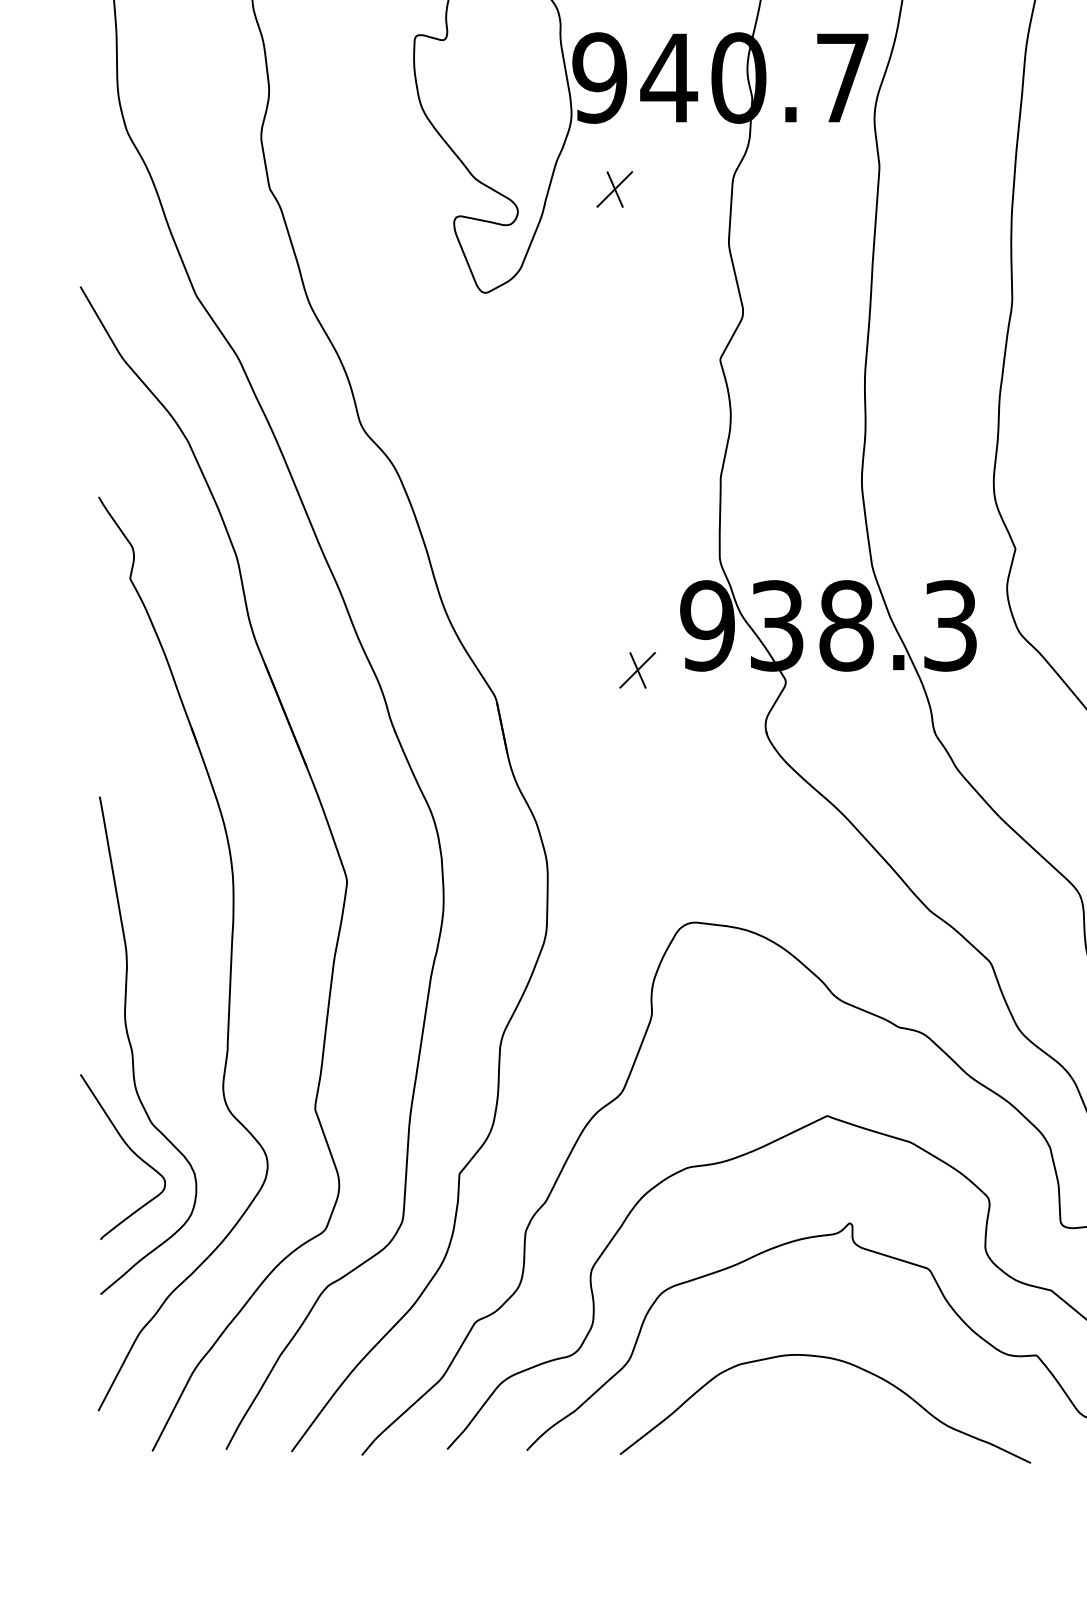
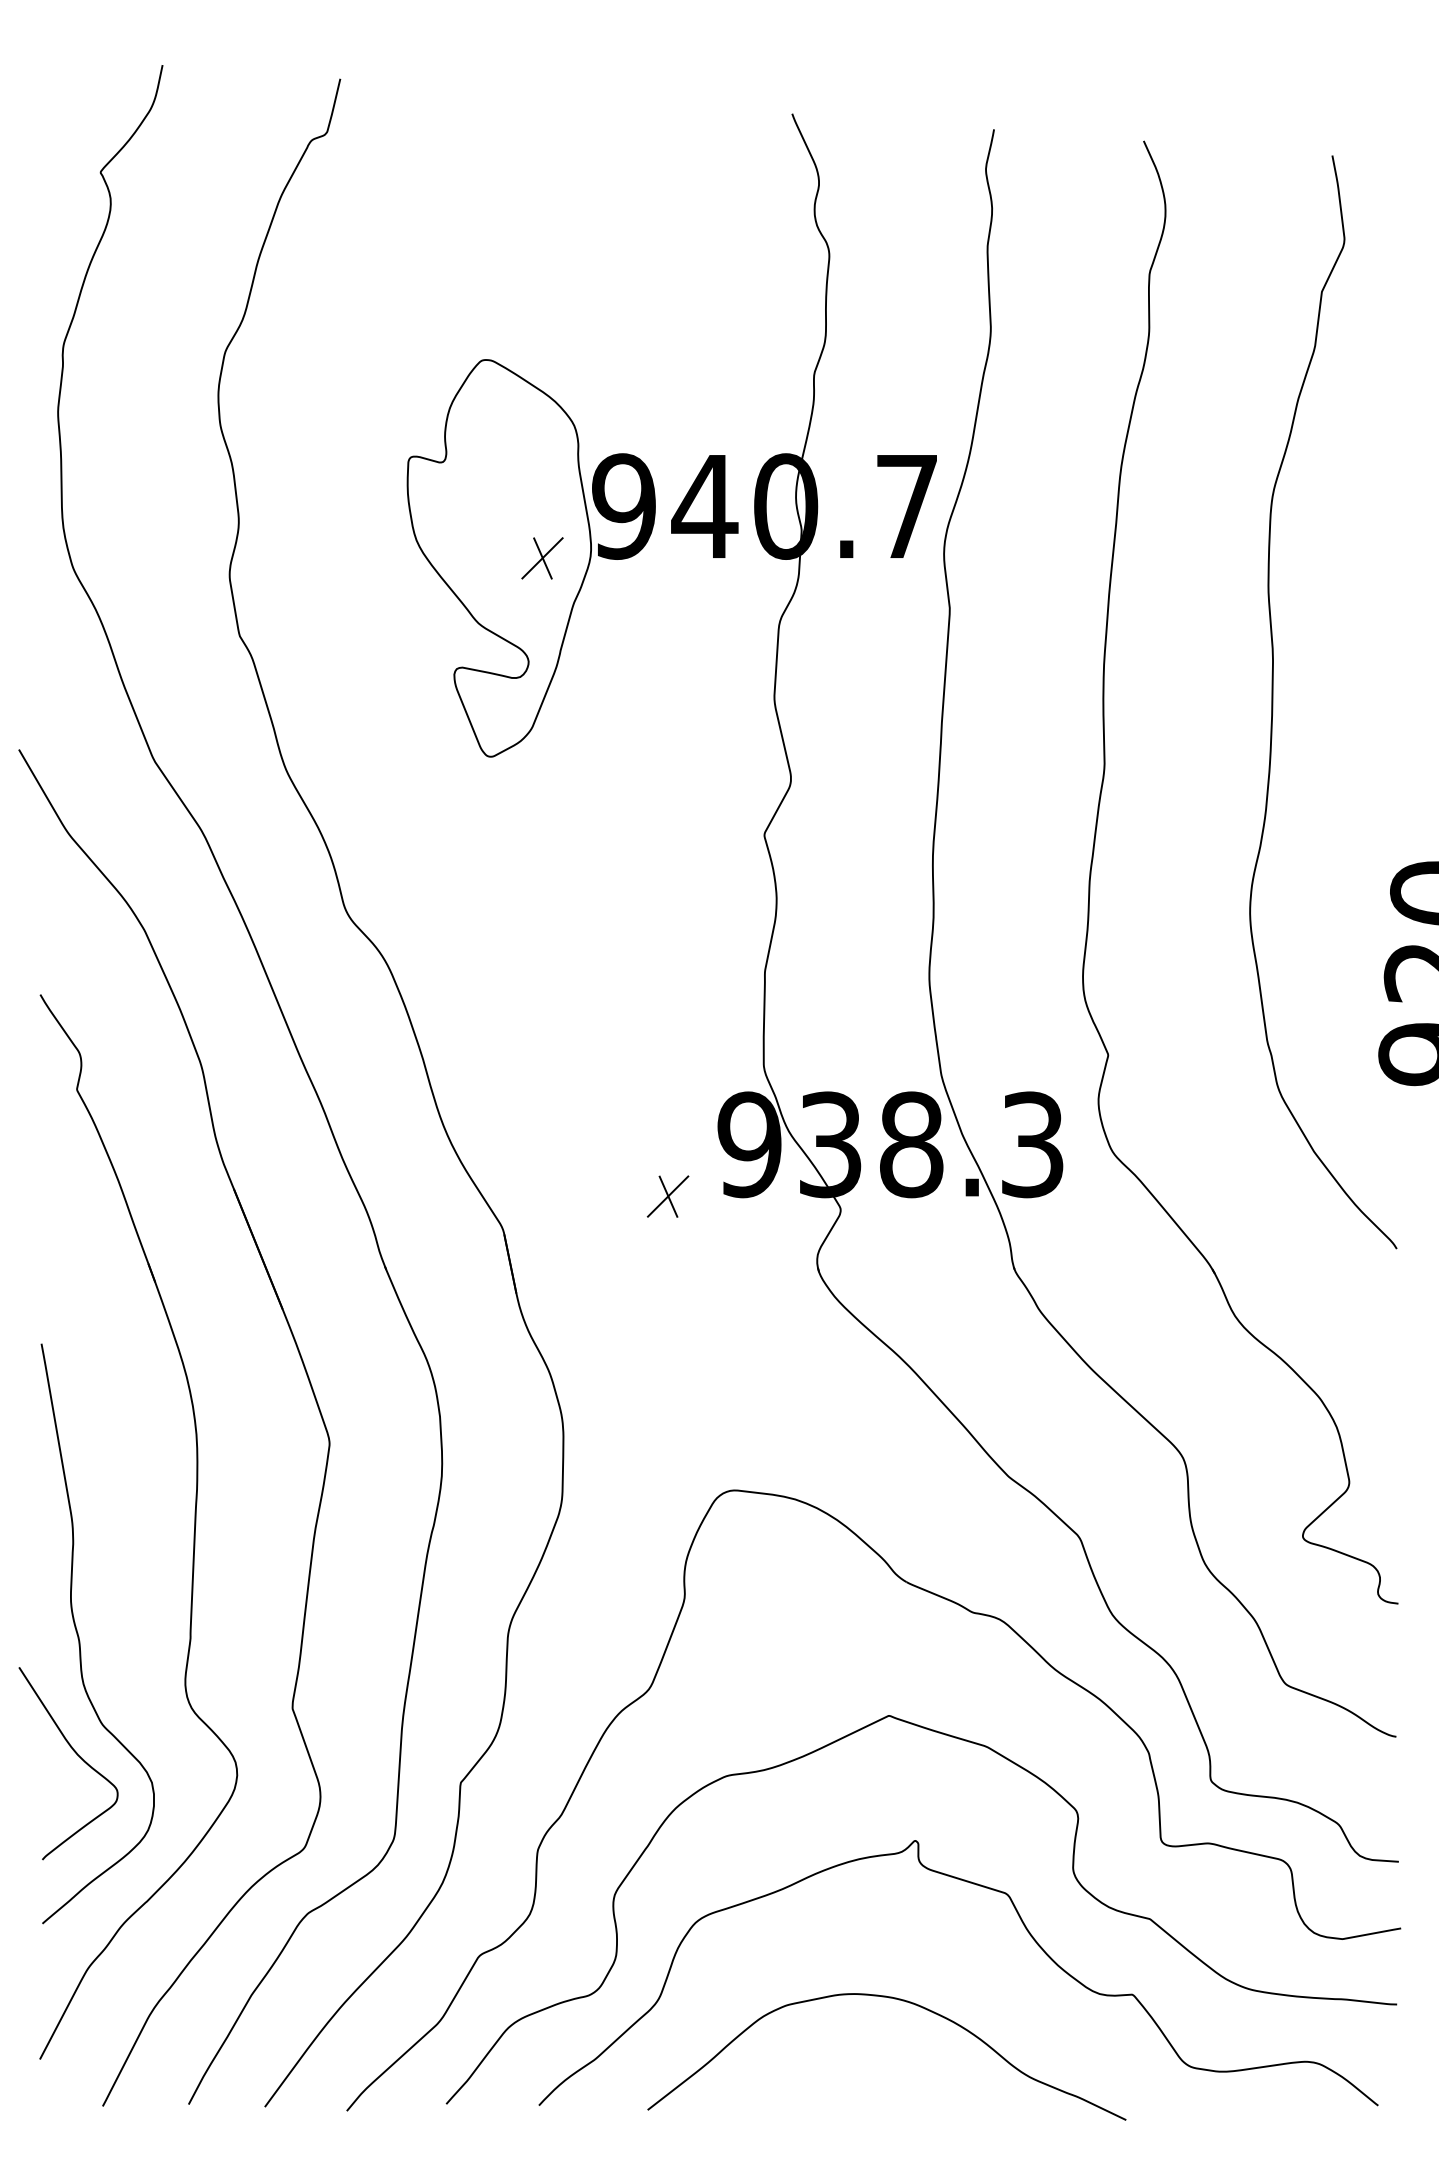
part: (614, 189) -> (542, 558), moved

